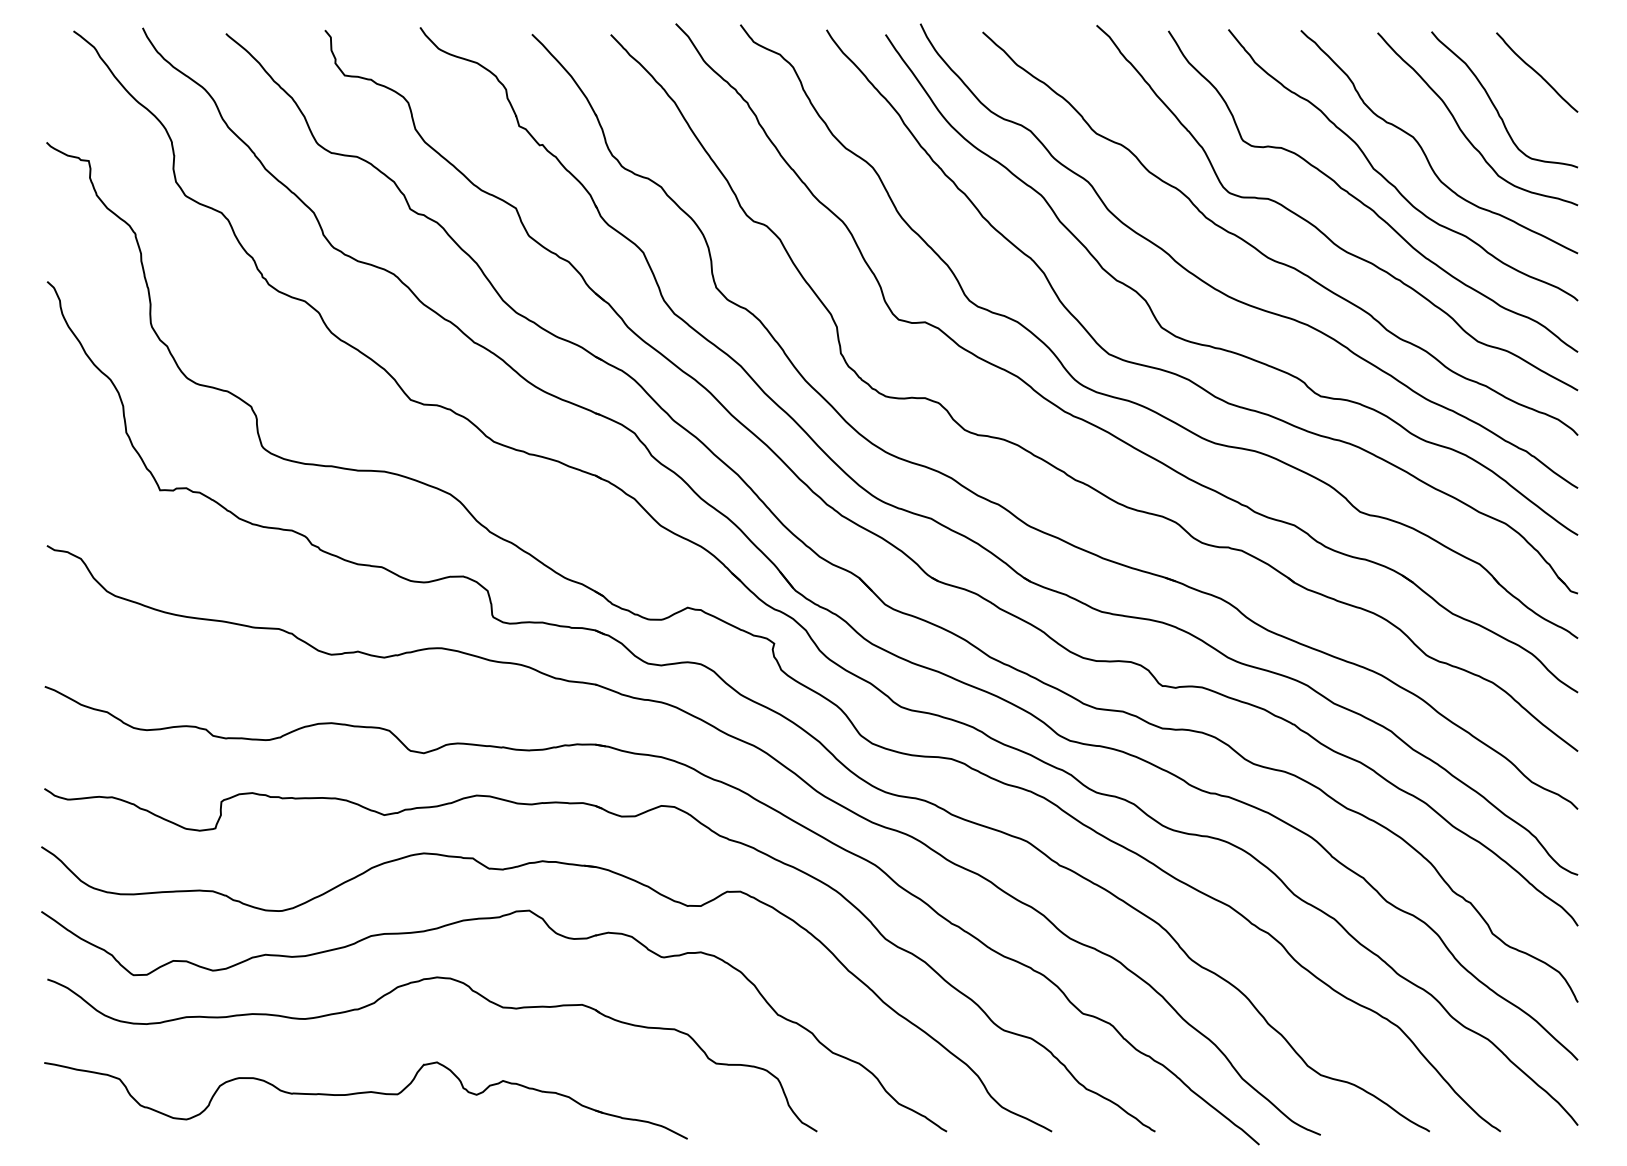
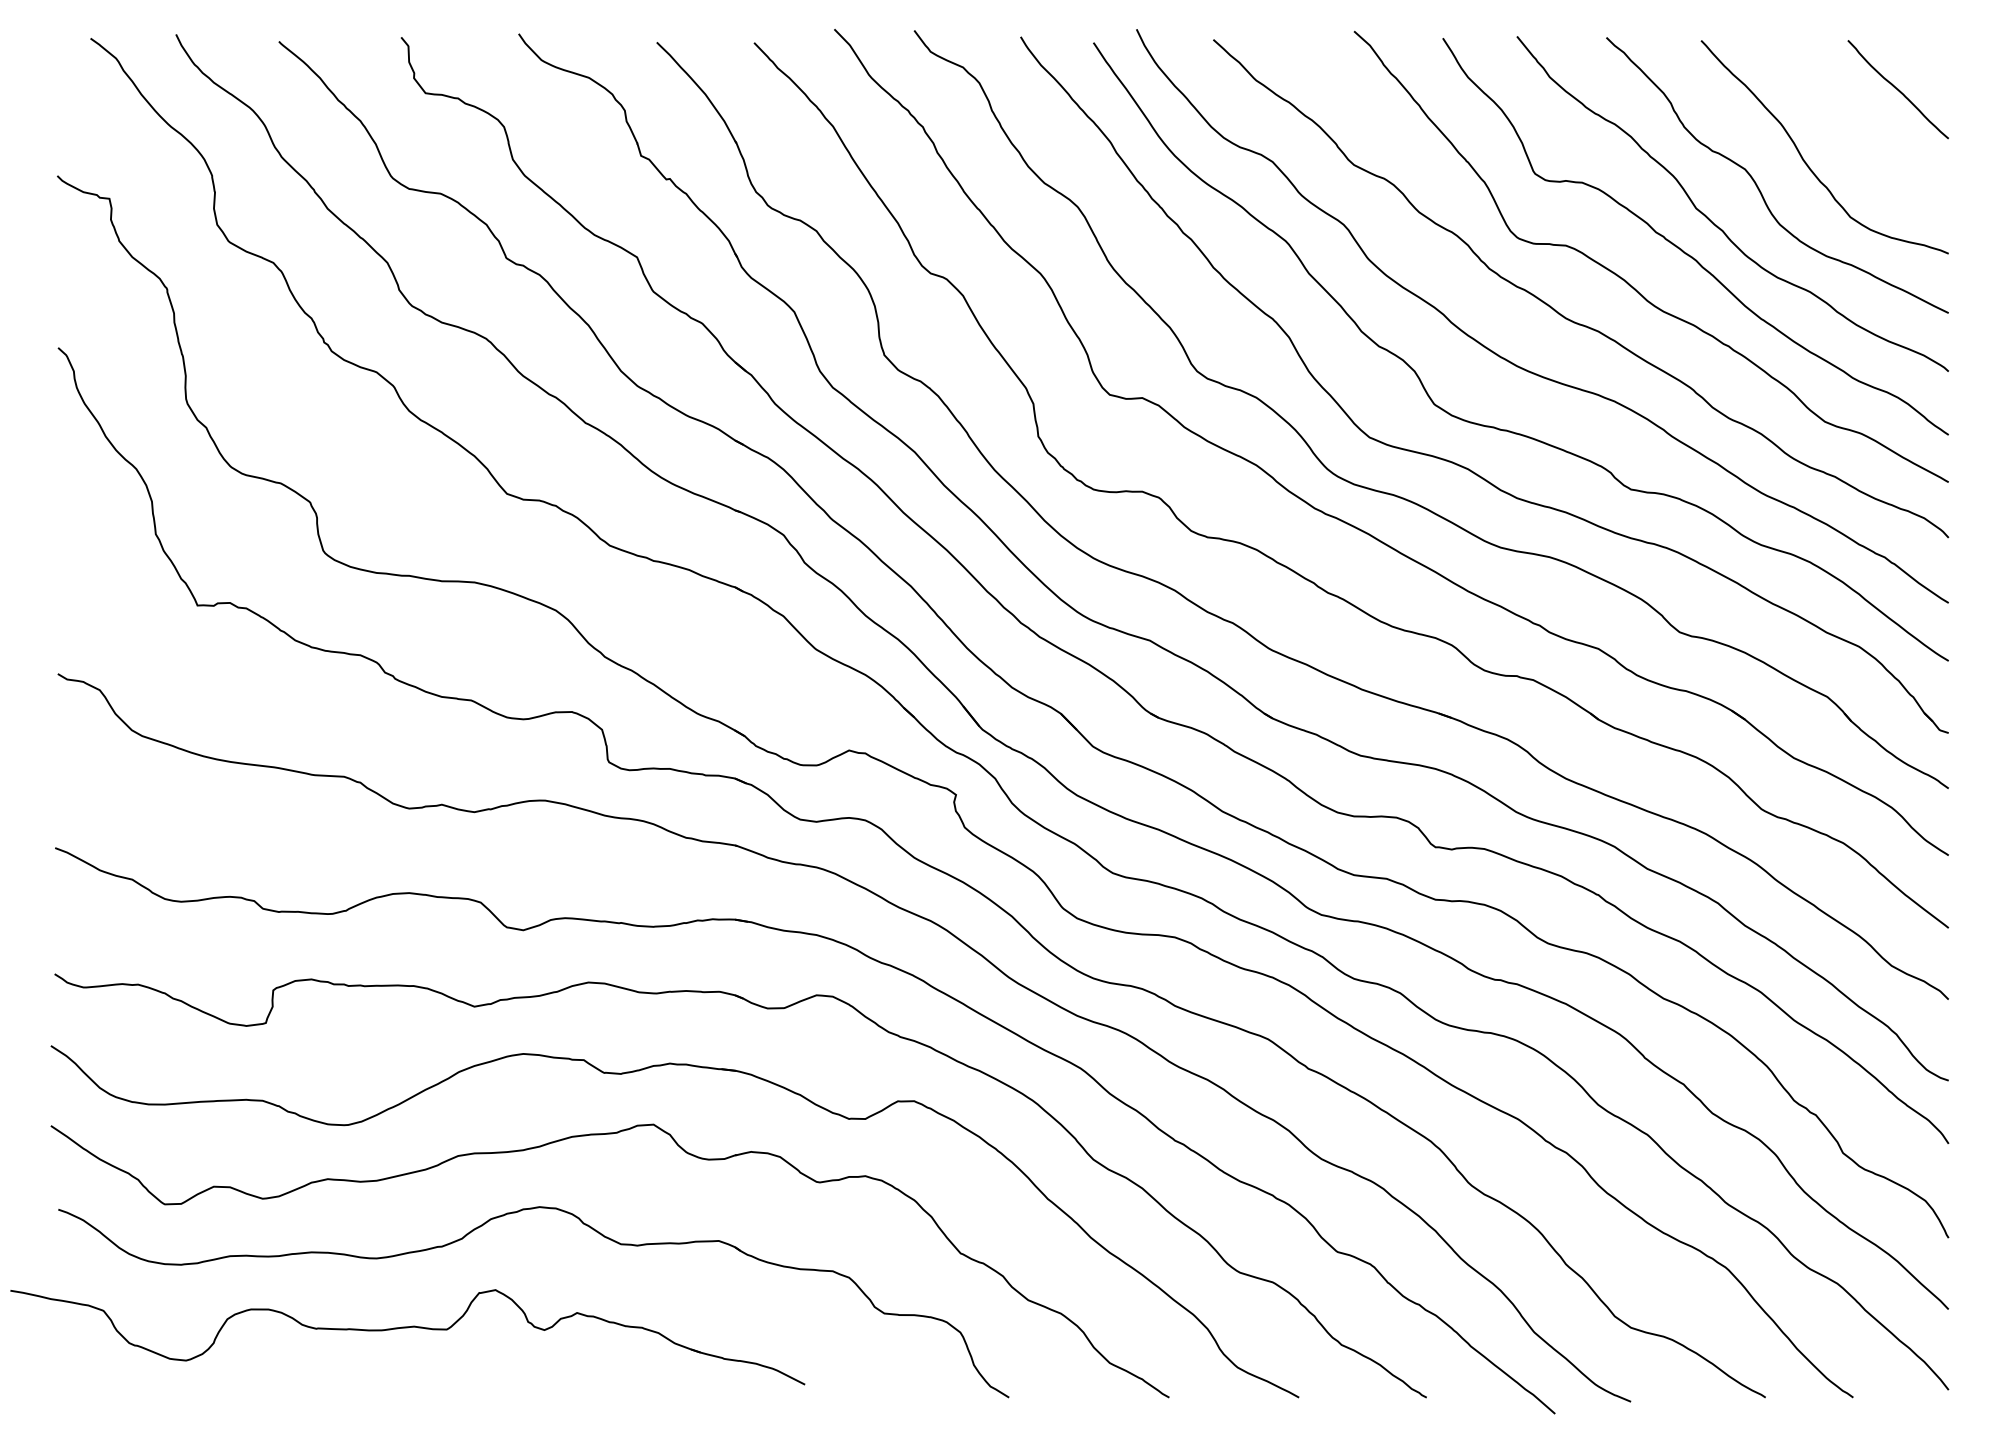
curve: (1495, 105) -> (1846, 130), removed
part: (365, 1093) -> (407, 1328), moved

